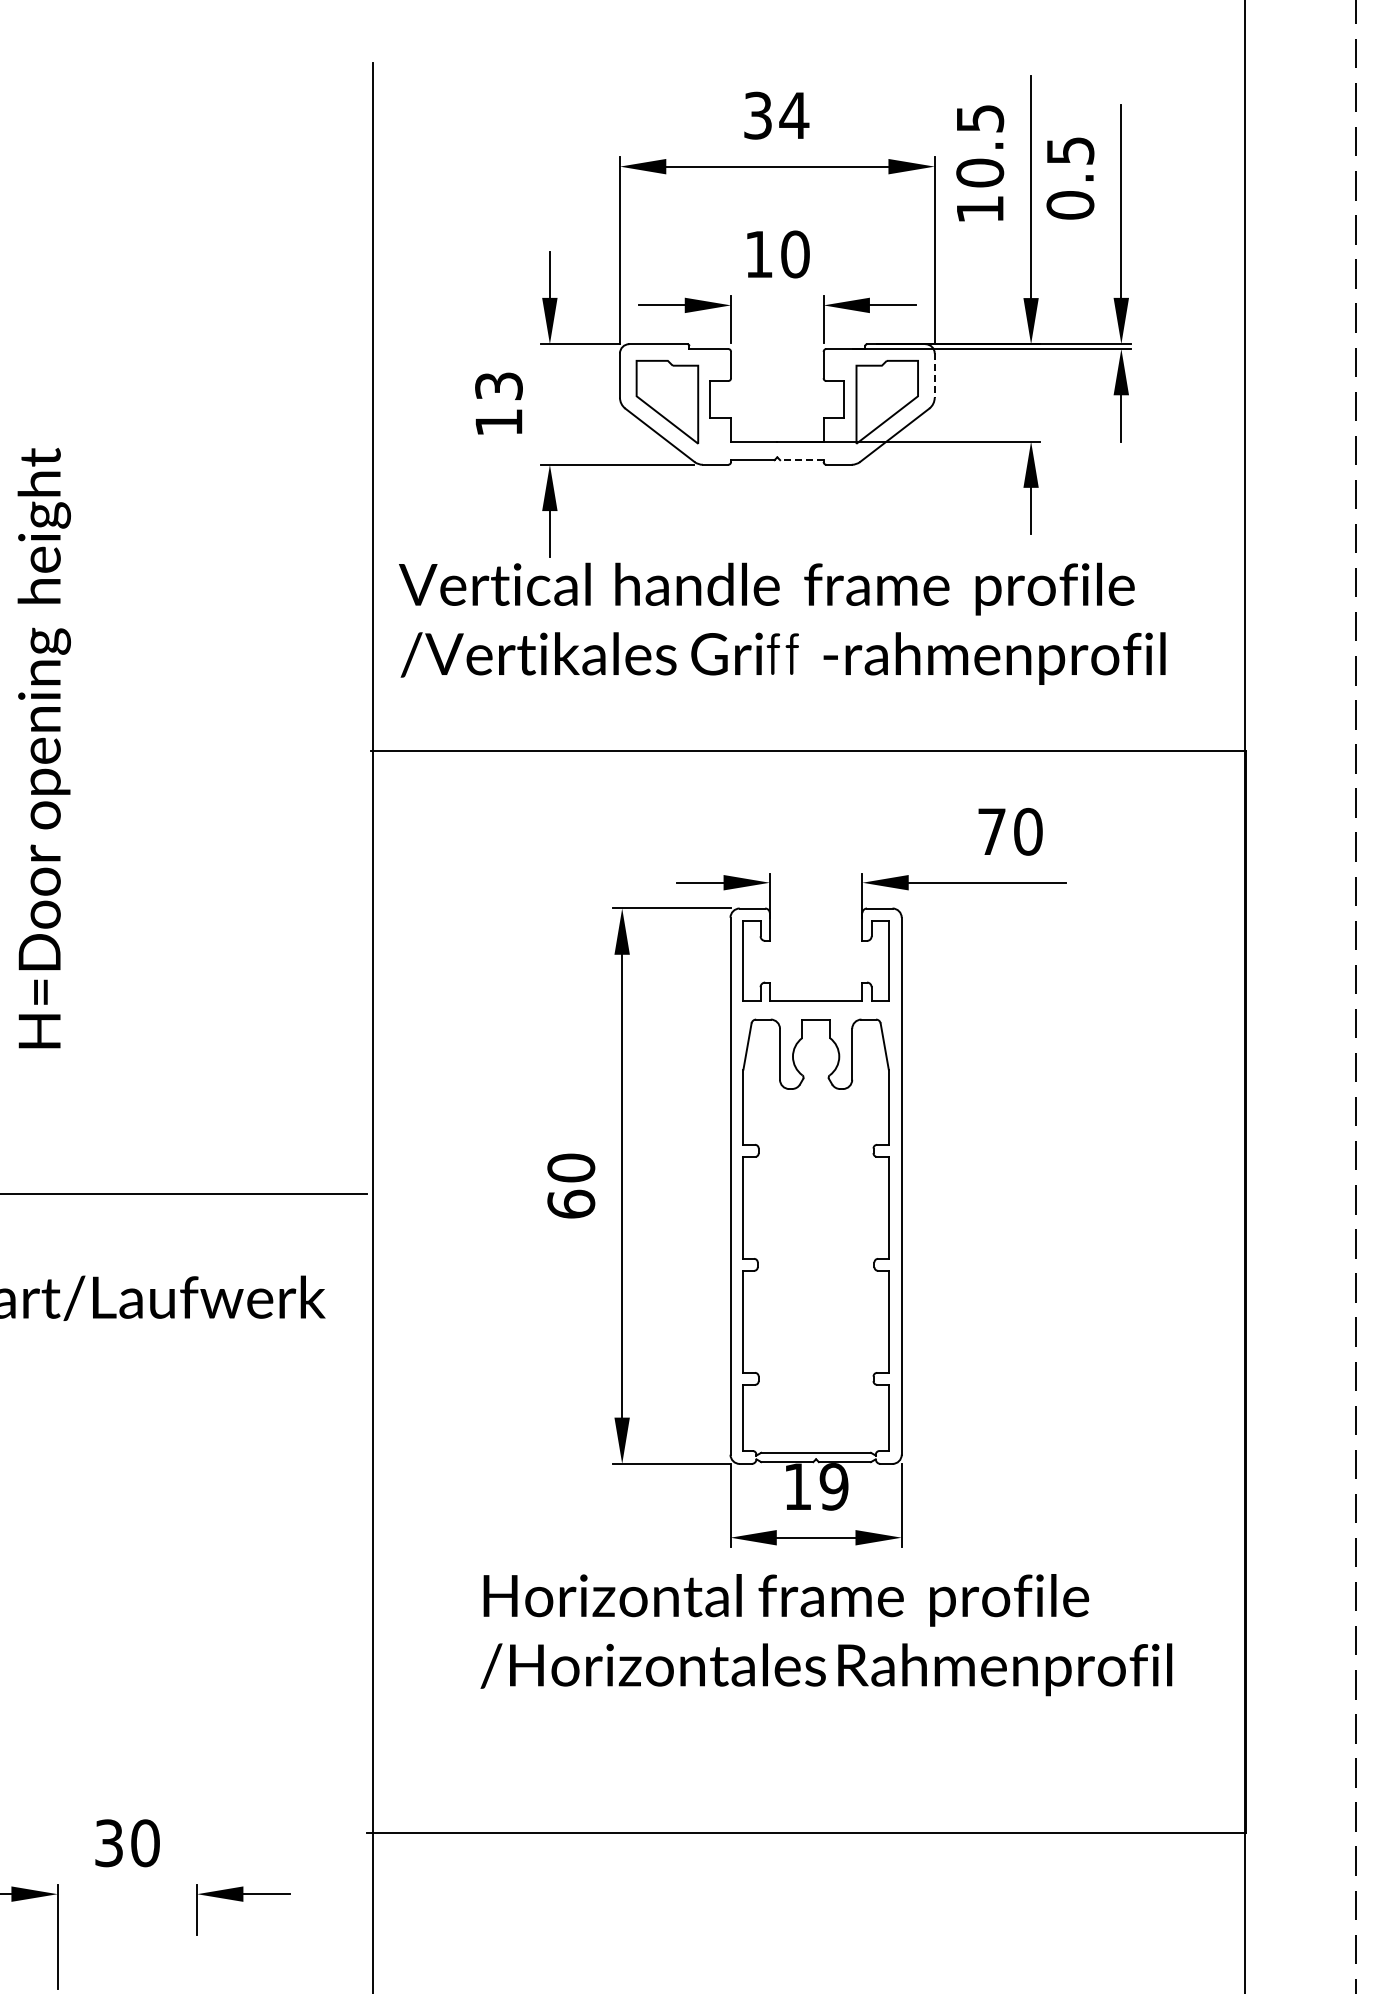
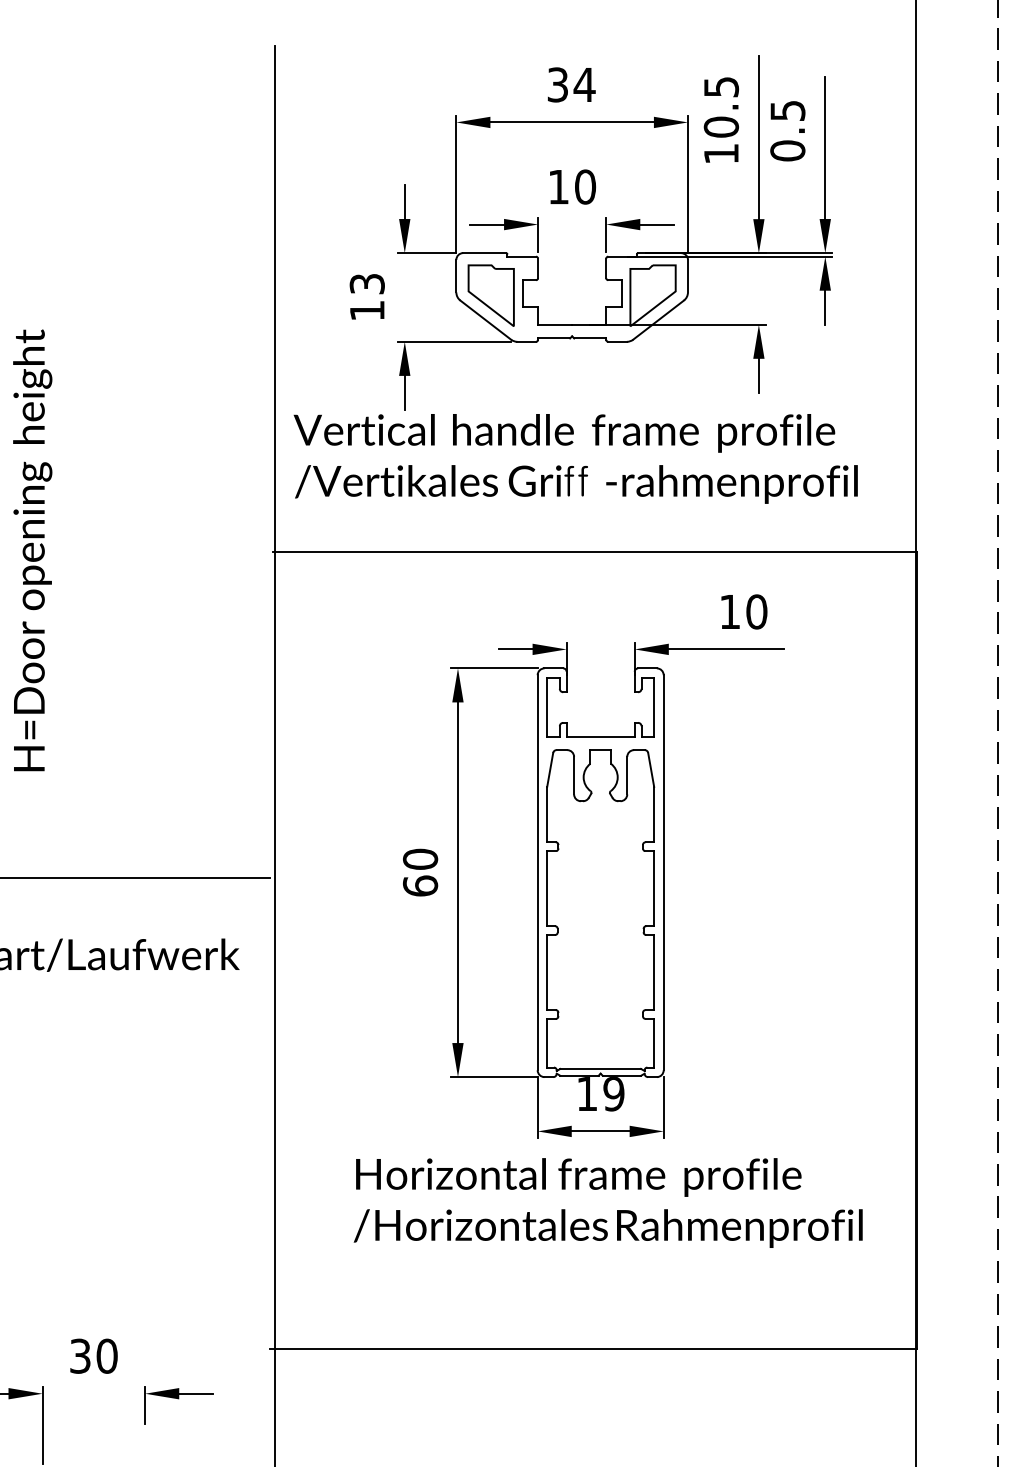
line: (934, 376) -> (687, 276), dashed -> solid
line: (801, 460) -> (589, 338), dashed -> solid
text: (991, 831) -> (729, 611), 70 -> 10

